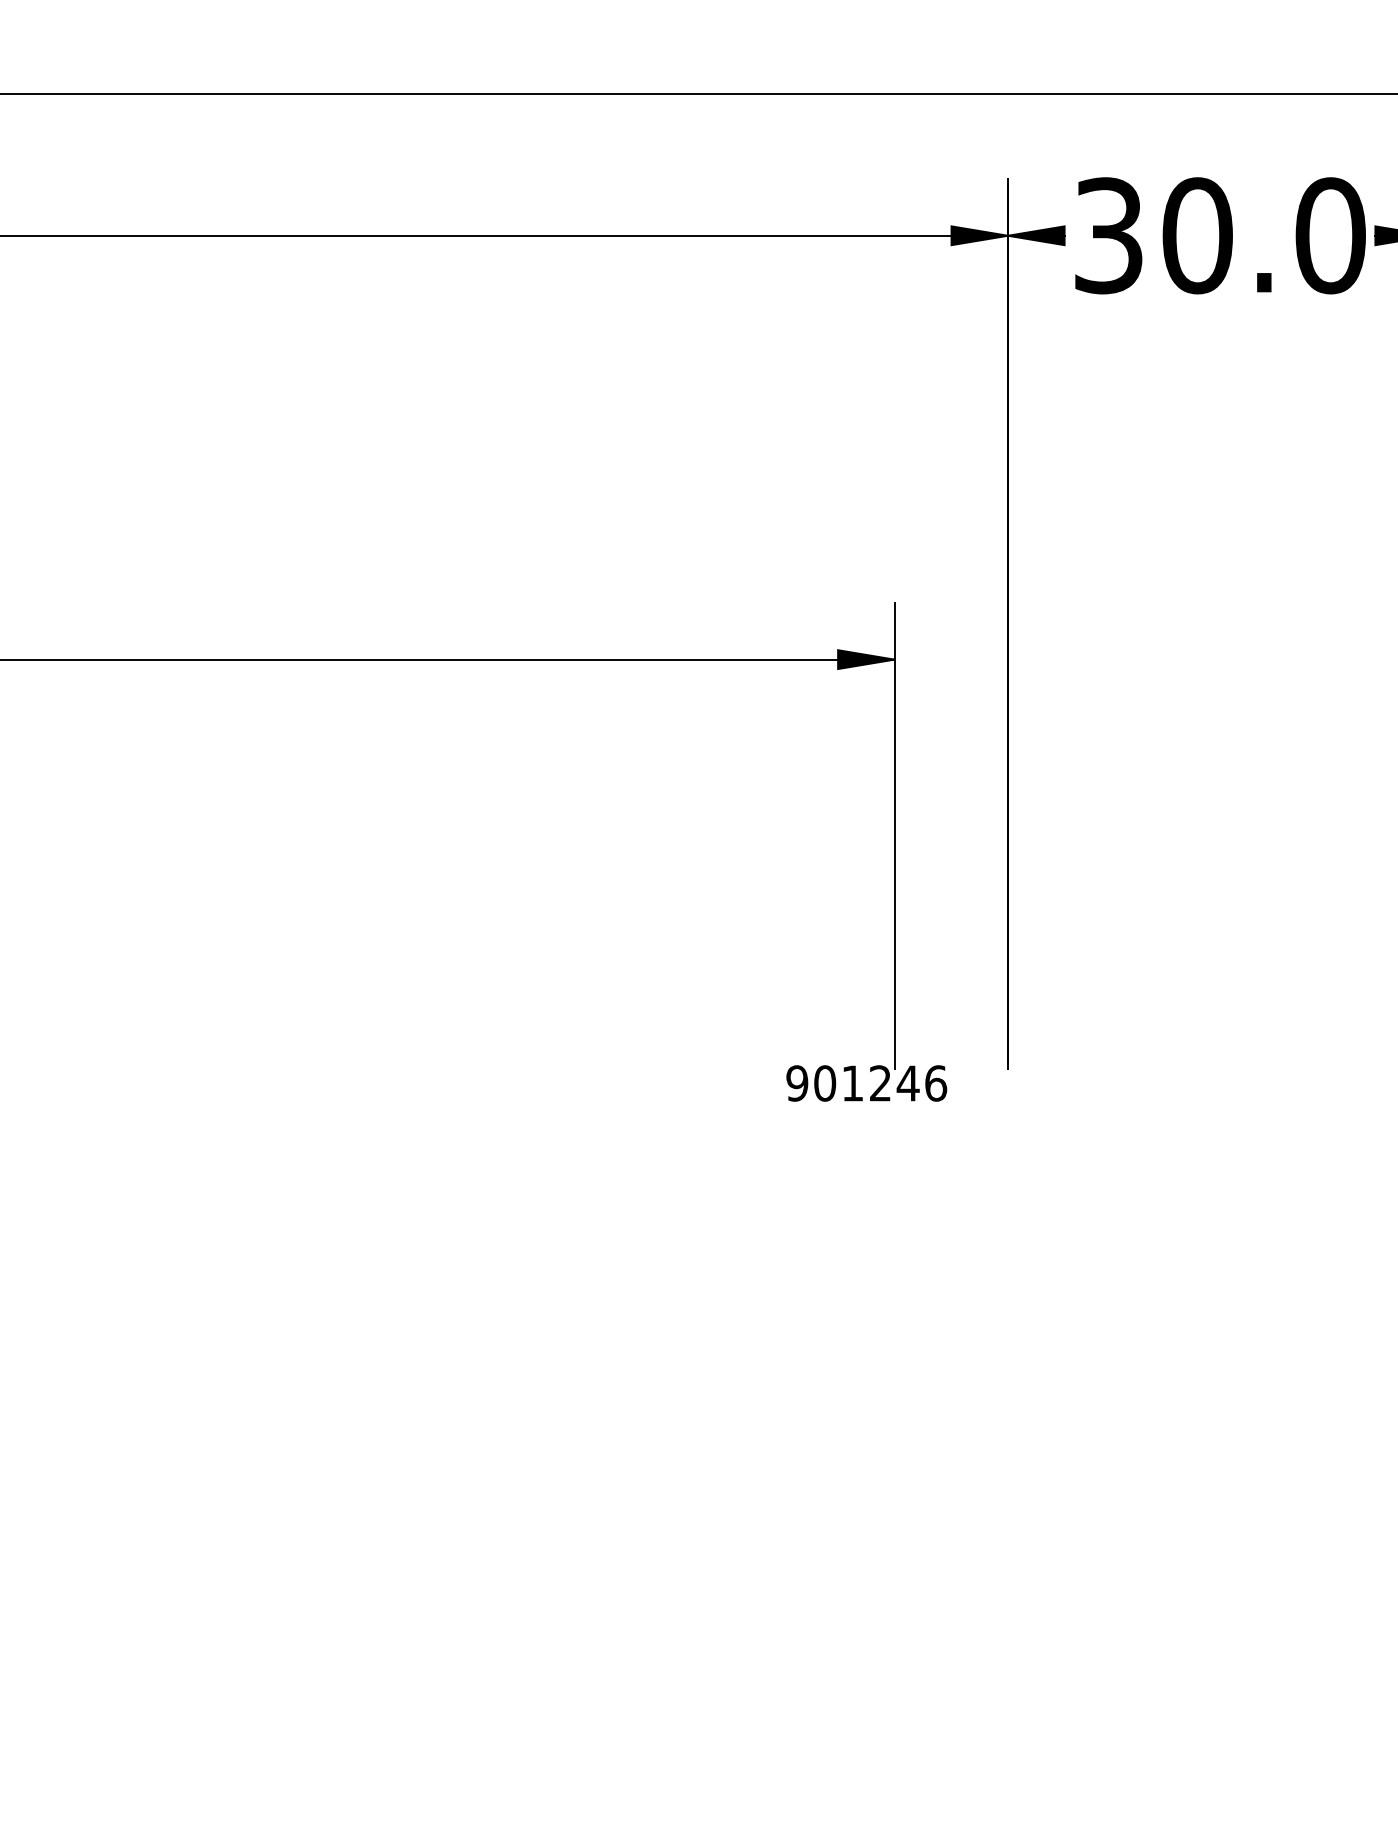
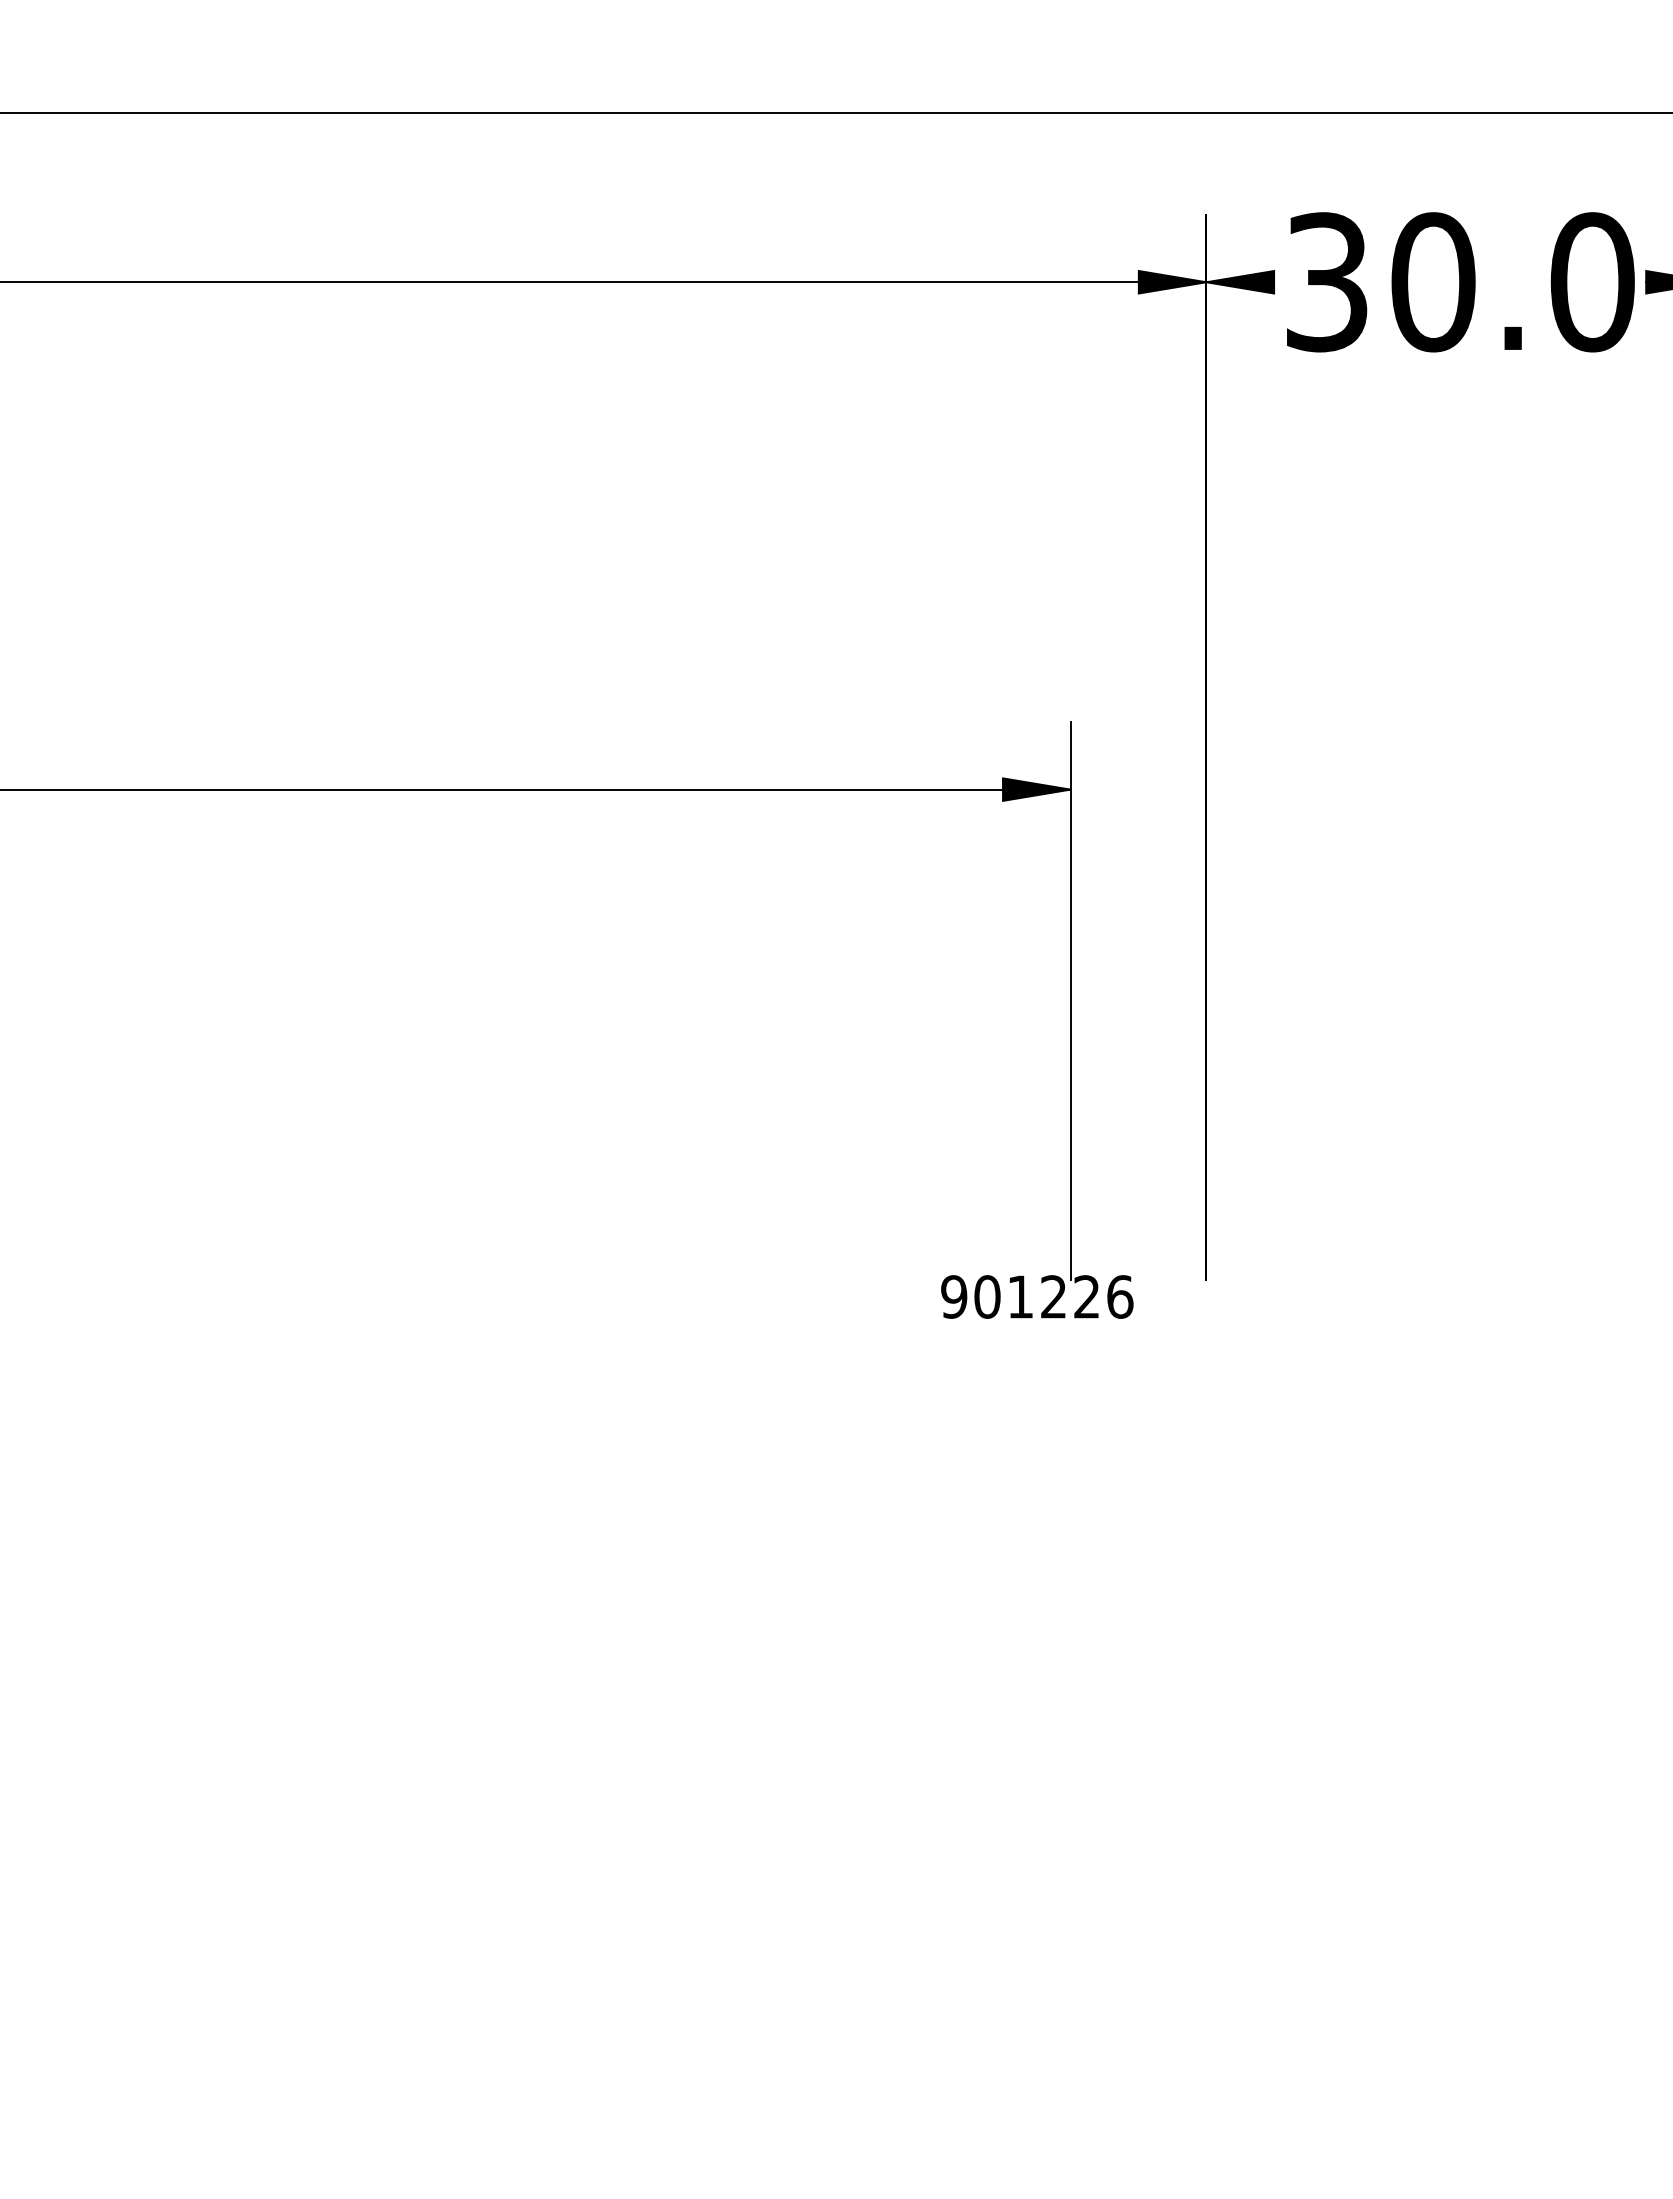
text: (907, 1083) -> (1086, 1296), 901246 -> 901226

